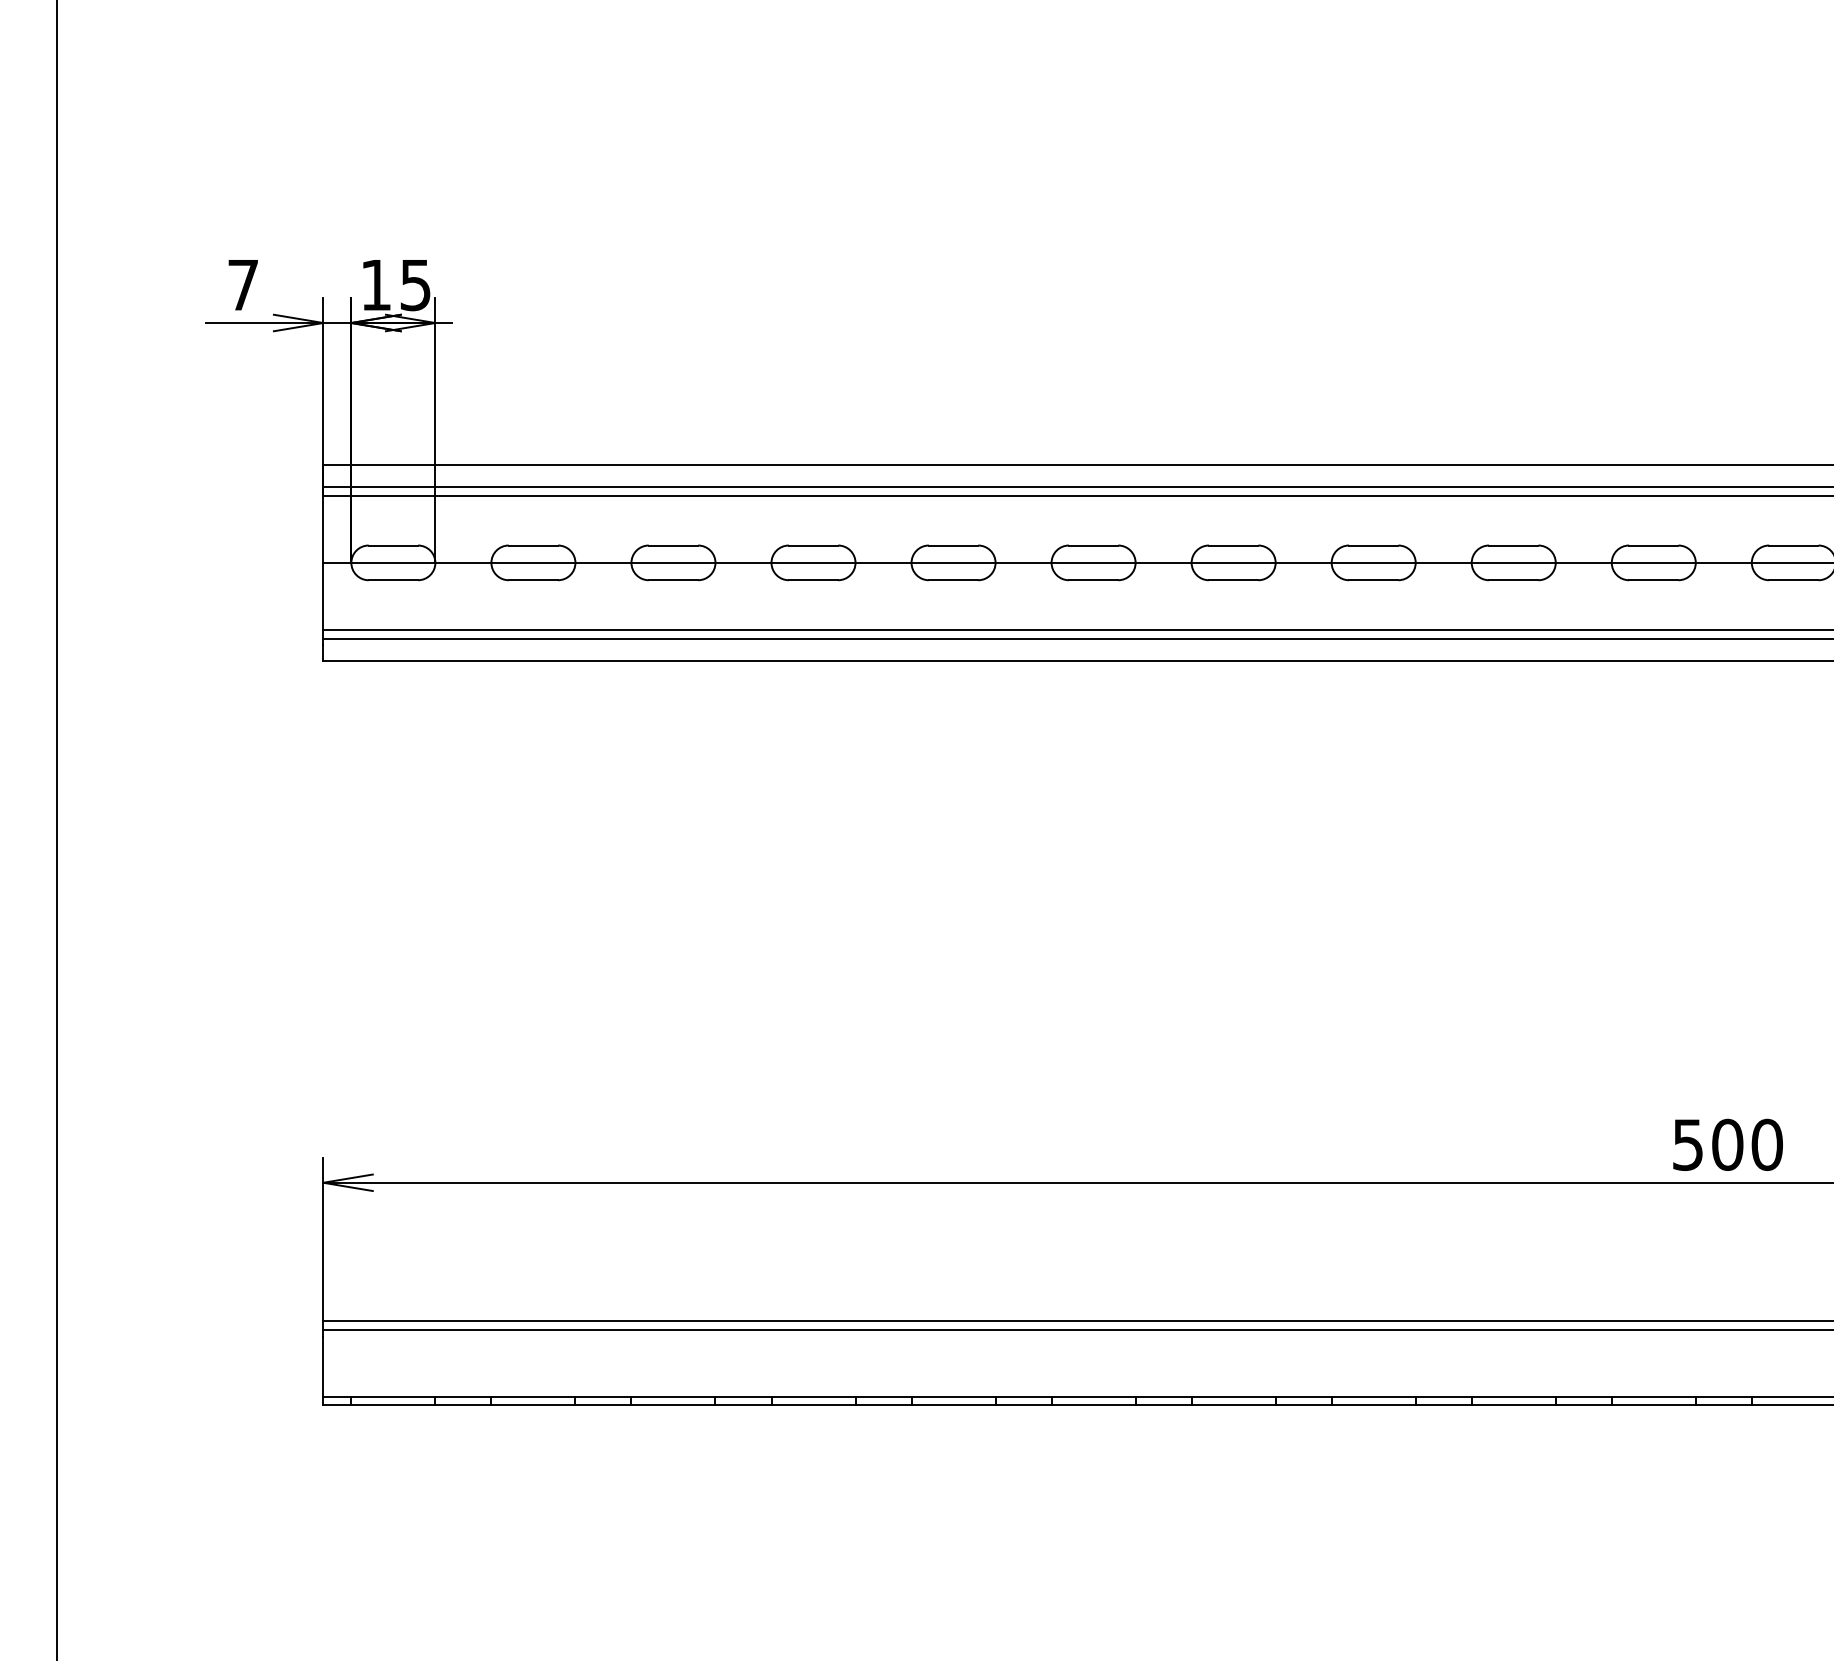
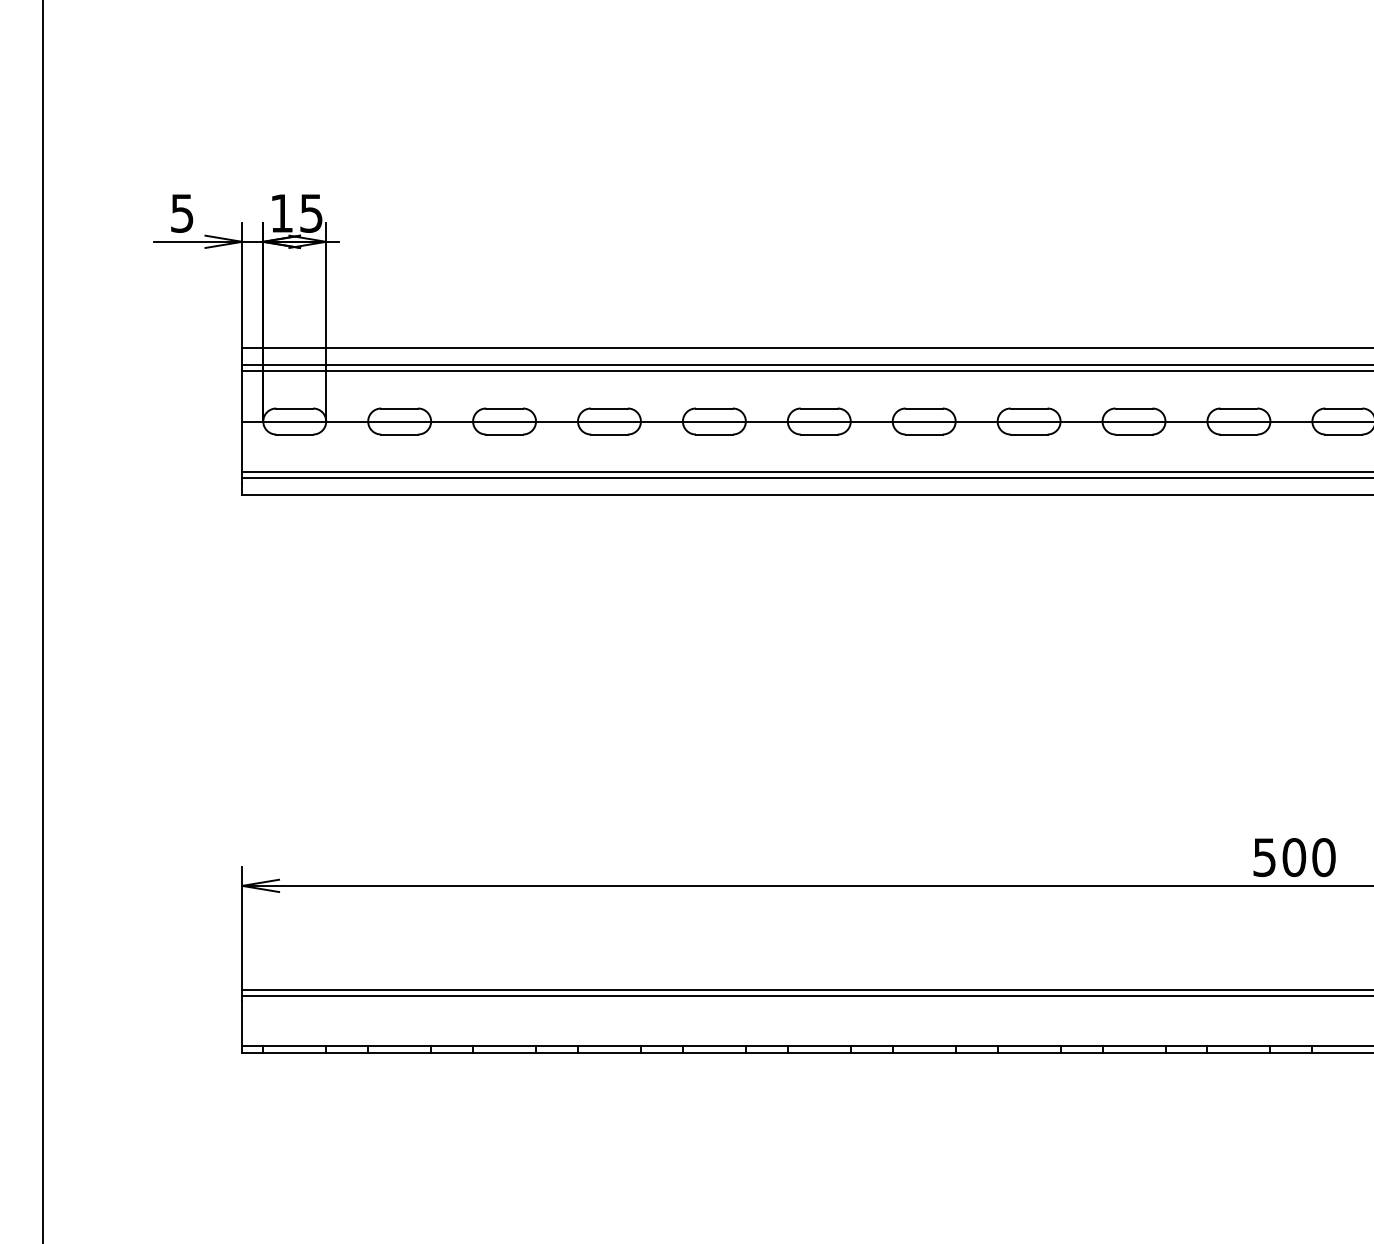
text: (243, 285) -> (182, 213), 7 -> 5

